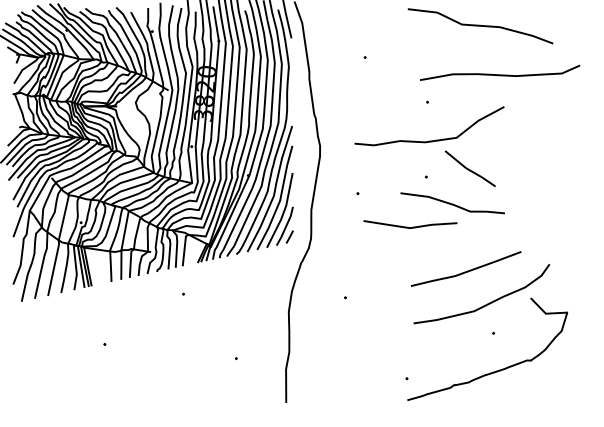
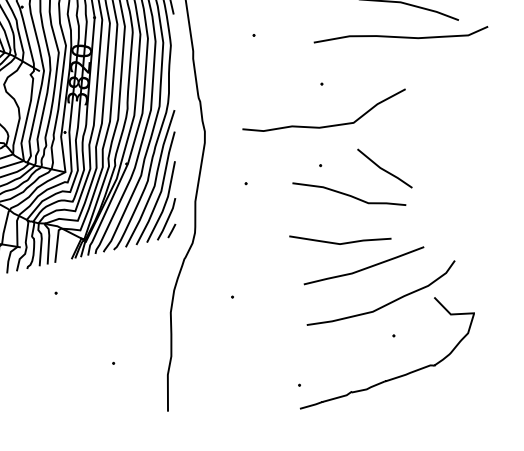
curve: (500, 74) -> (401, 36), moved
line: (468, 168) -> (382, 168), moved
line: (412, 226) -> (342, 242), moved

